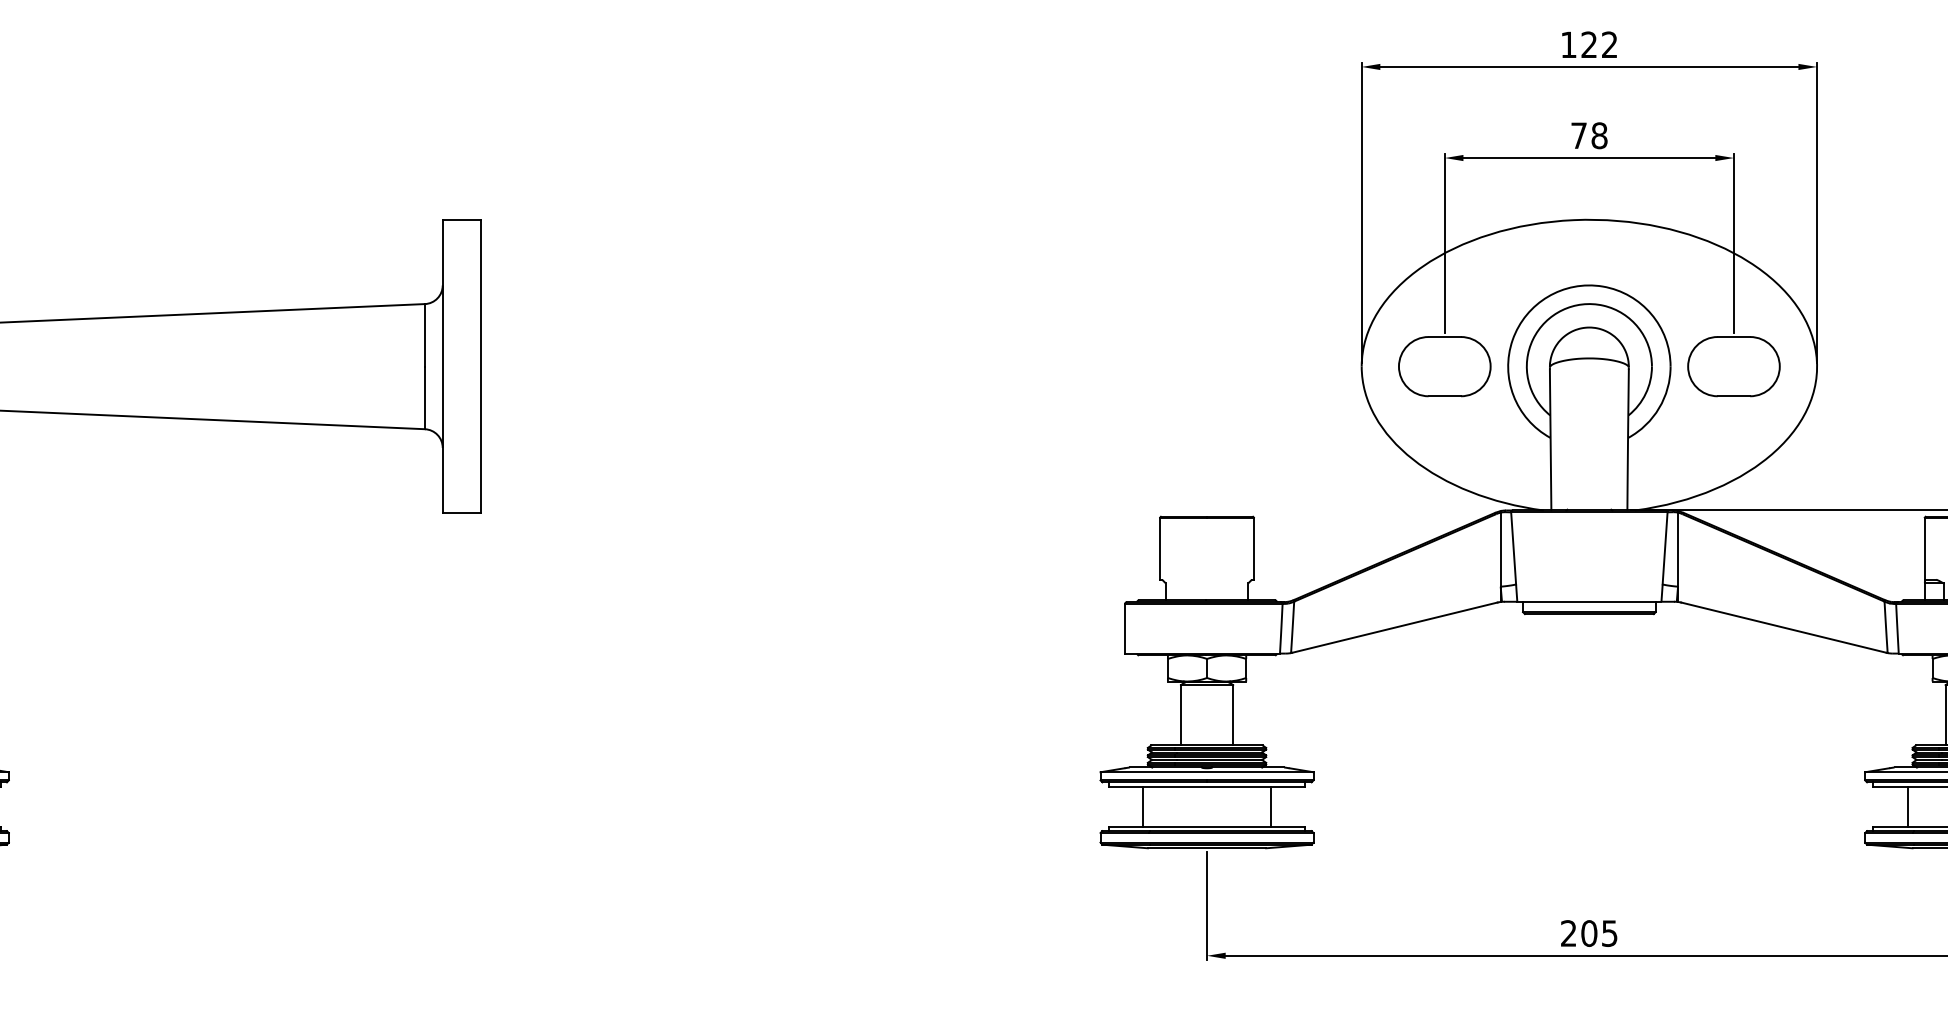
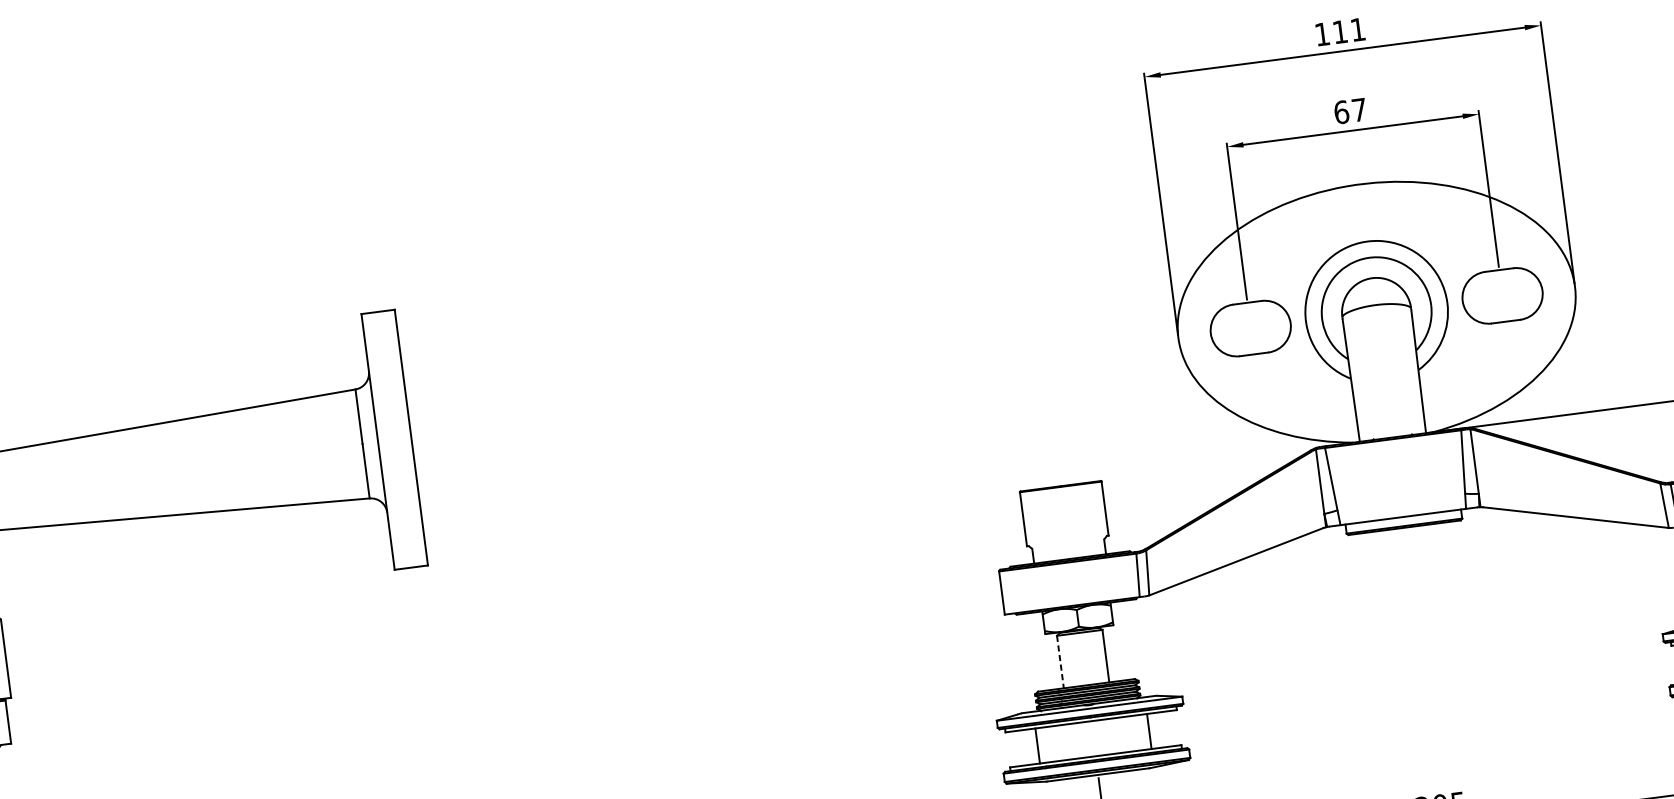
text: (1599, 44) -> (1349, 30), 122 -> 111
text: (1589, 135) -> (1350, 110), 78 -> 67
line: (1180, 715) -> (1060, 662), solid -> dashed

